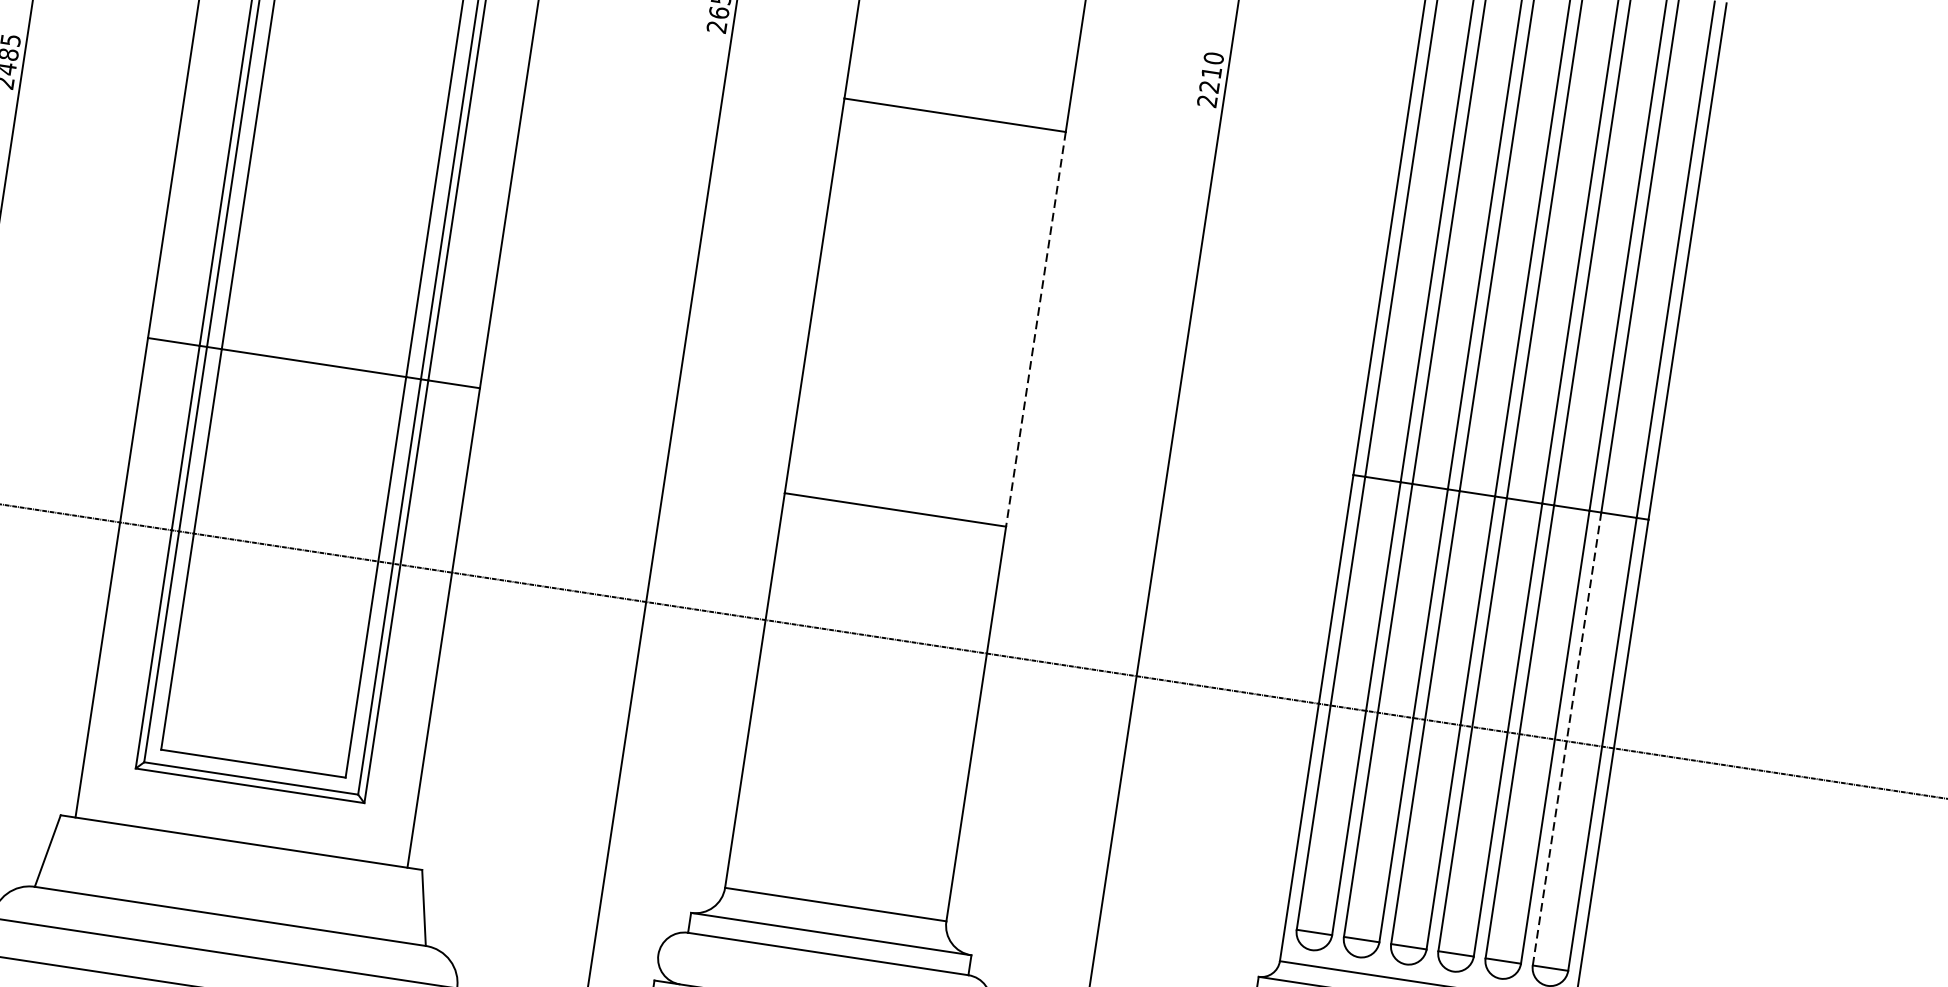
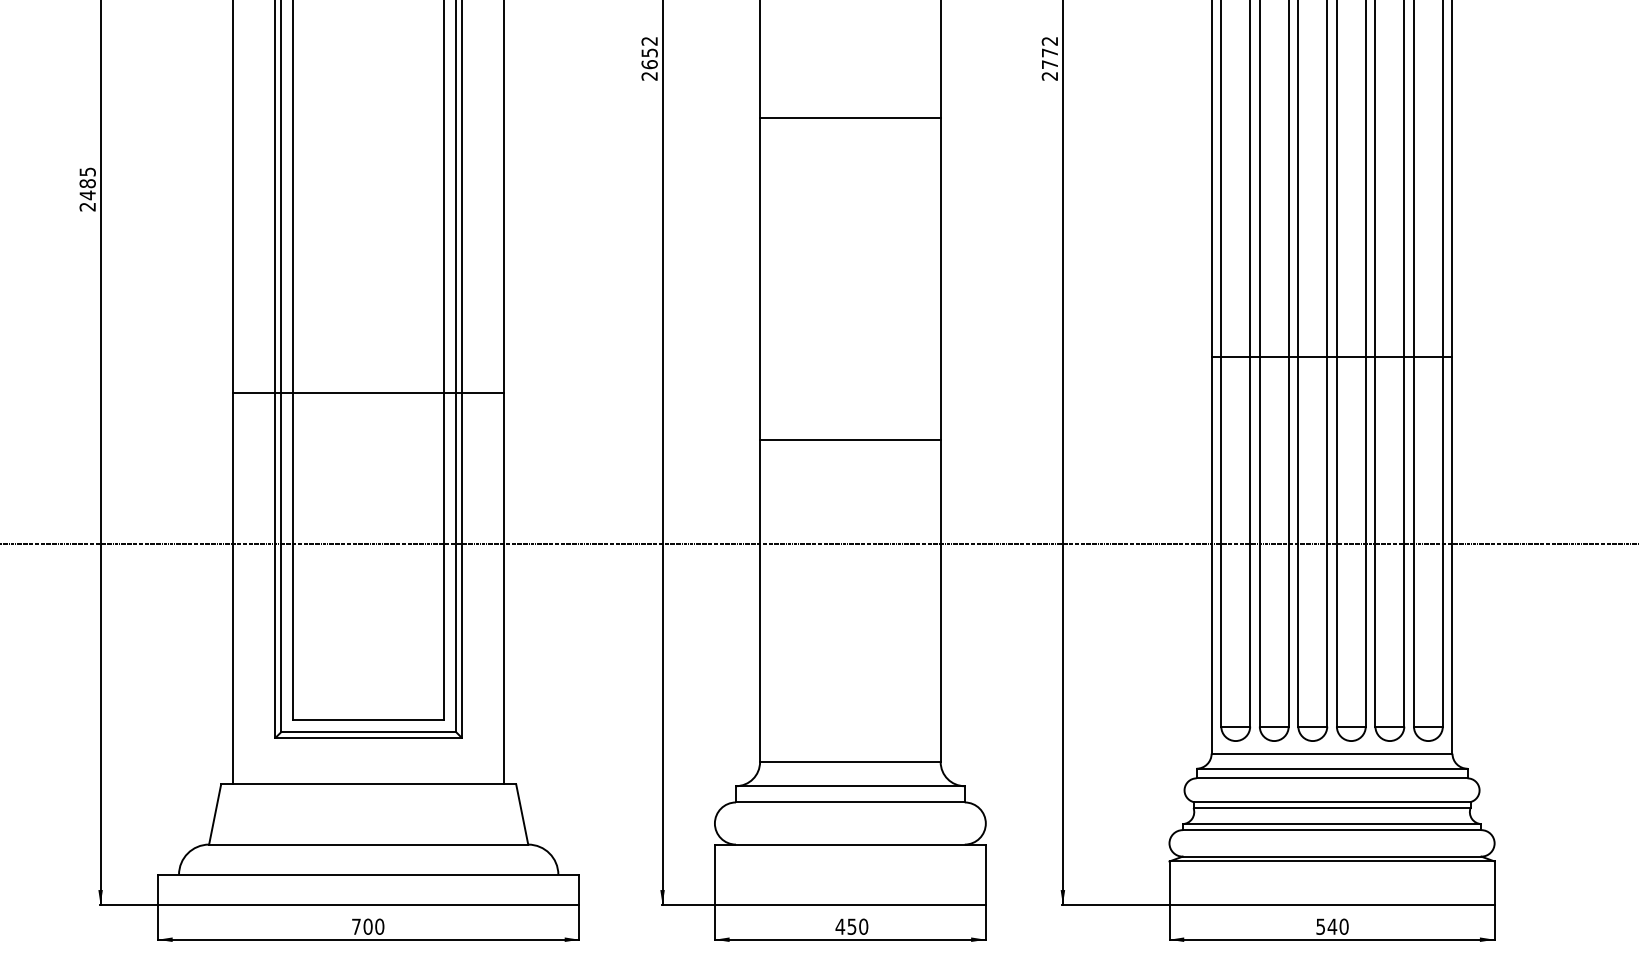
text: (1211, 72) -> (1049, 52), 2210 -> 2772
line: (1035, 330) -> (940, 279), dashed -> solid
line: (1566, 738) -> (1413, 541), dashed -> solid

